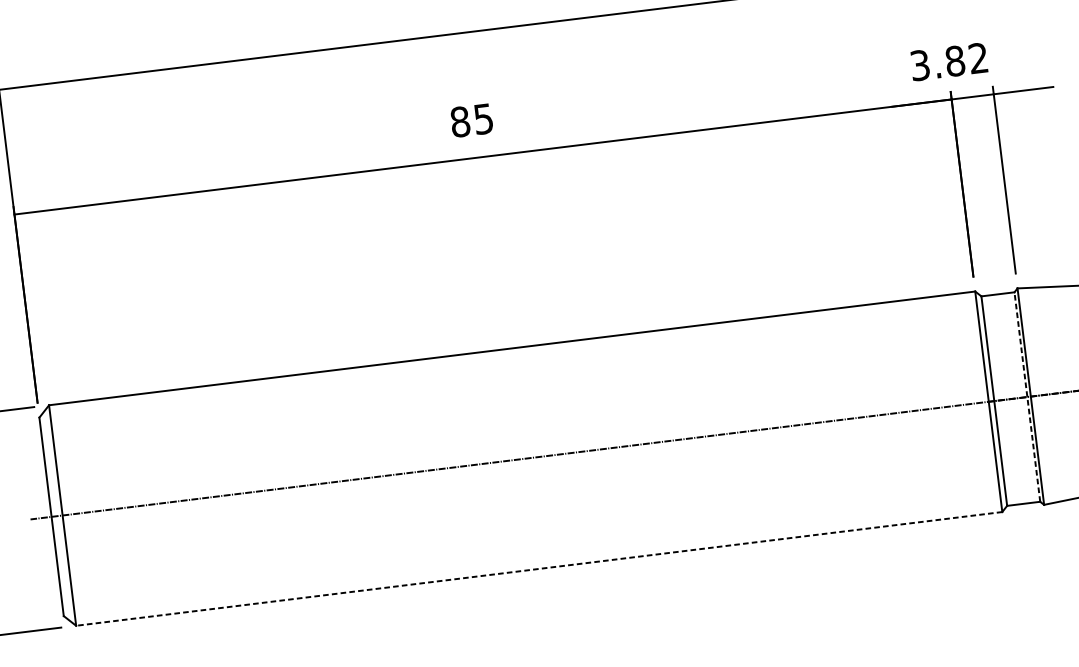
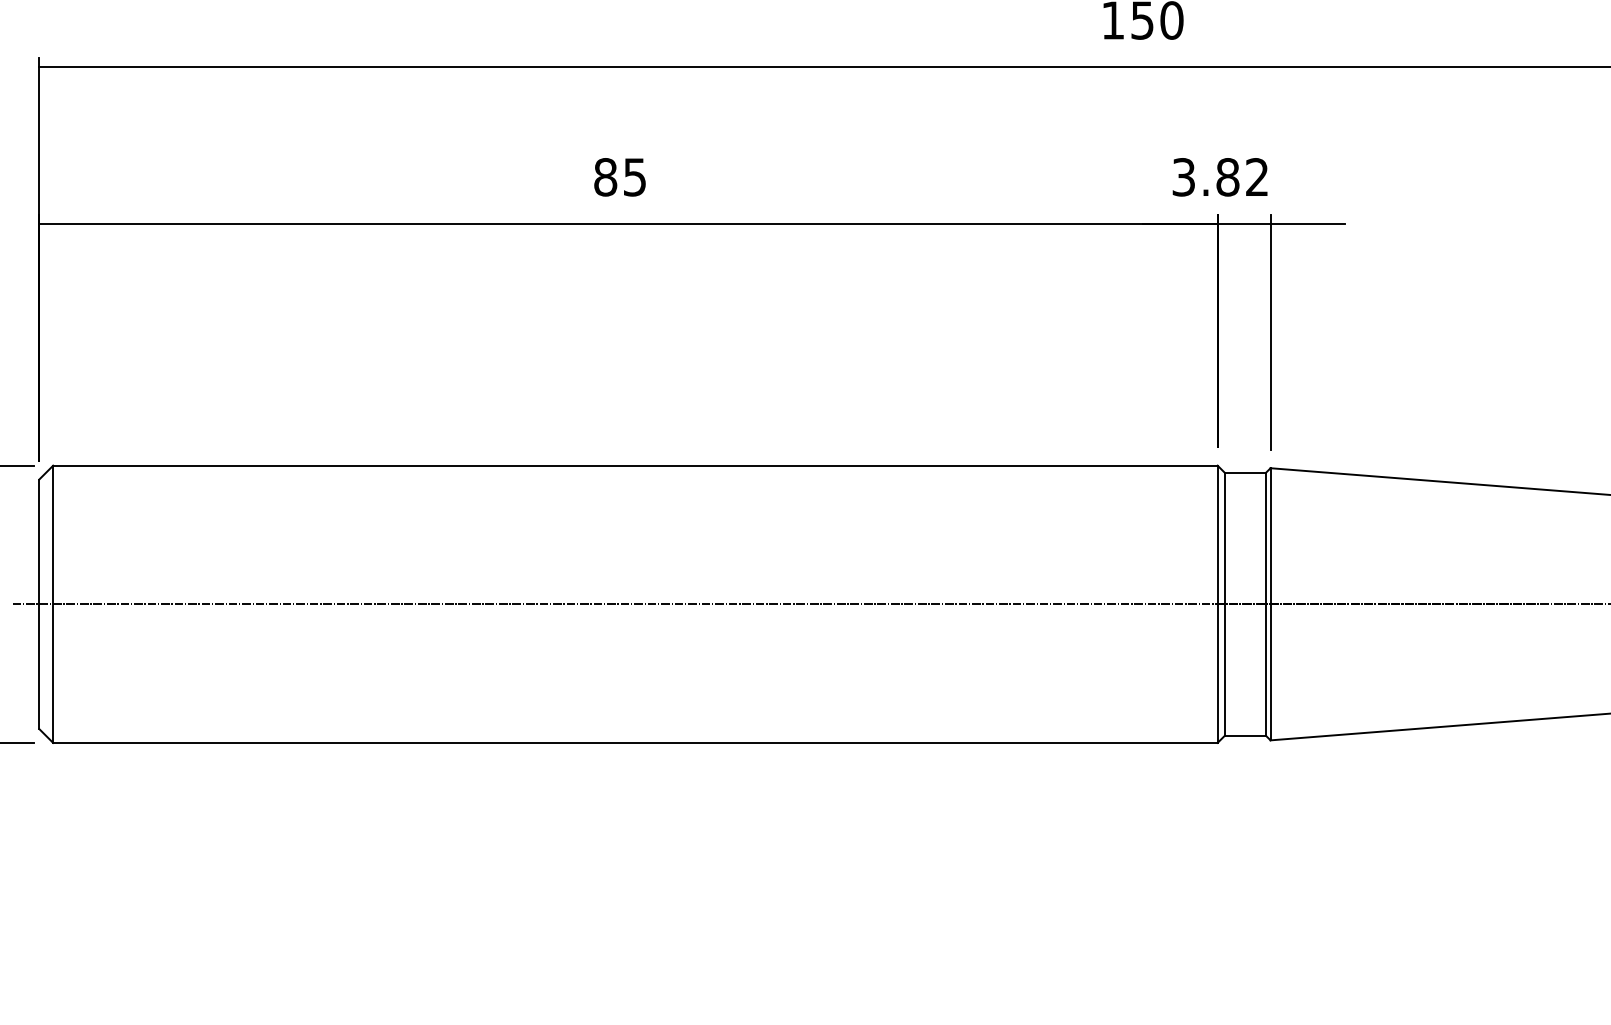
line: (1027, 397) -> (1266, 604), dashed -> solid
line: (538, 568) -> (634, 742), dashed -> solid

